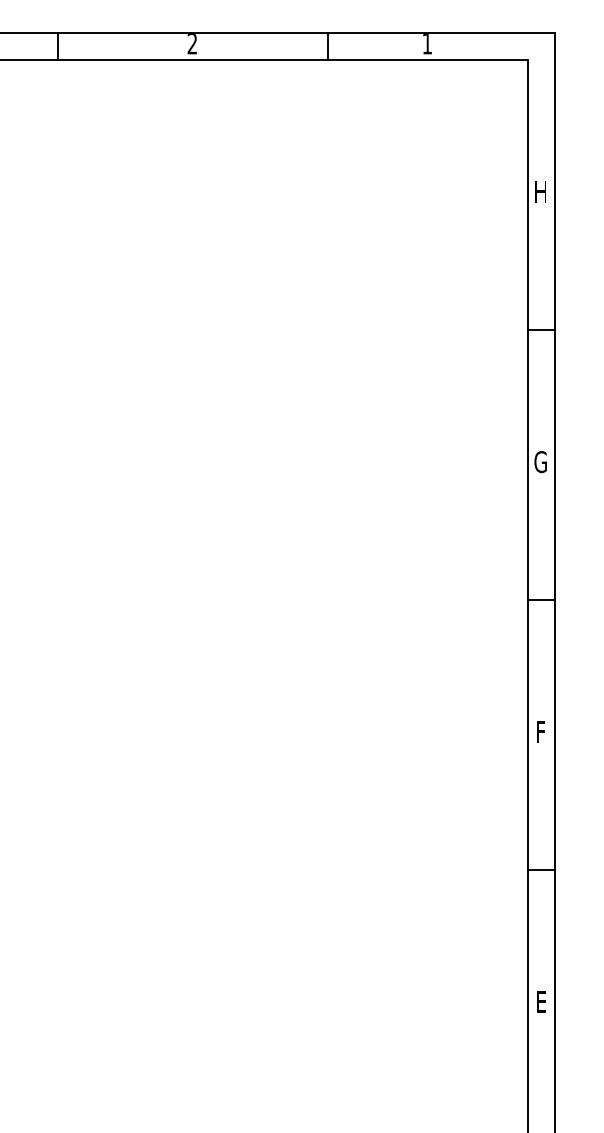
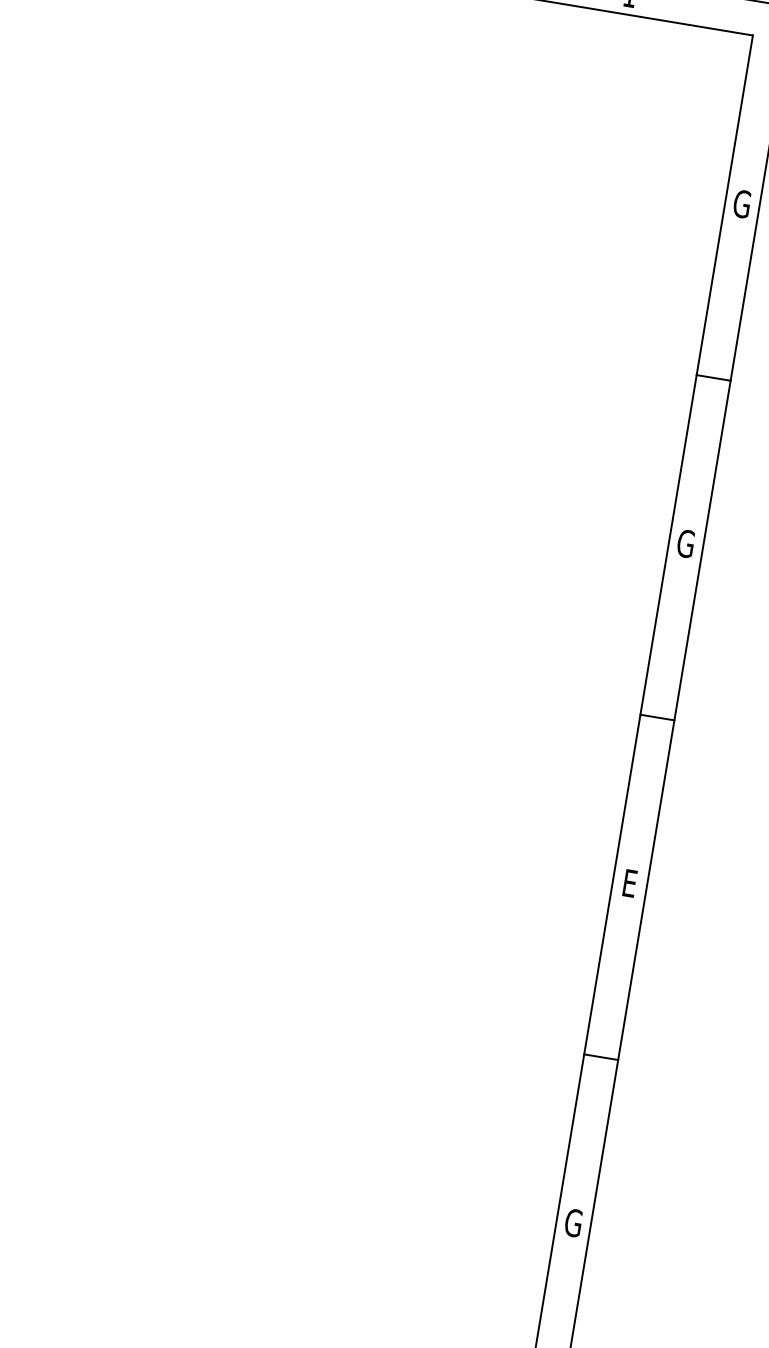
text: (540, 192) -> (741, 204), H -> G
text: (540, 731) -> (629, 882), F -> E
text: (540, 1002) -> (572, 1223), E -> G

